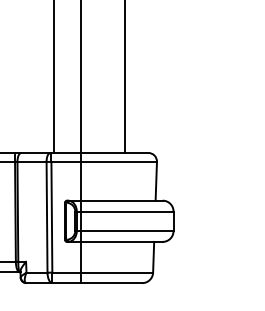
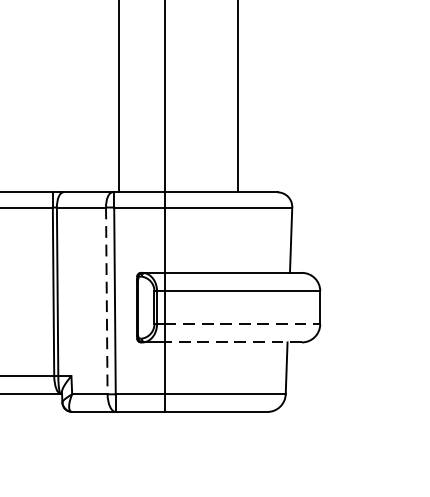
line: (47, 217) -> (107, 301), solid -> dashed
line: (127, 231) -> (242, 324), solid -> dashed
line: (122, 241) -> (234, 341), solid -> dashed

